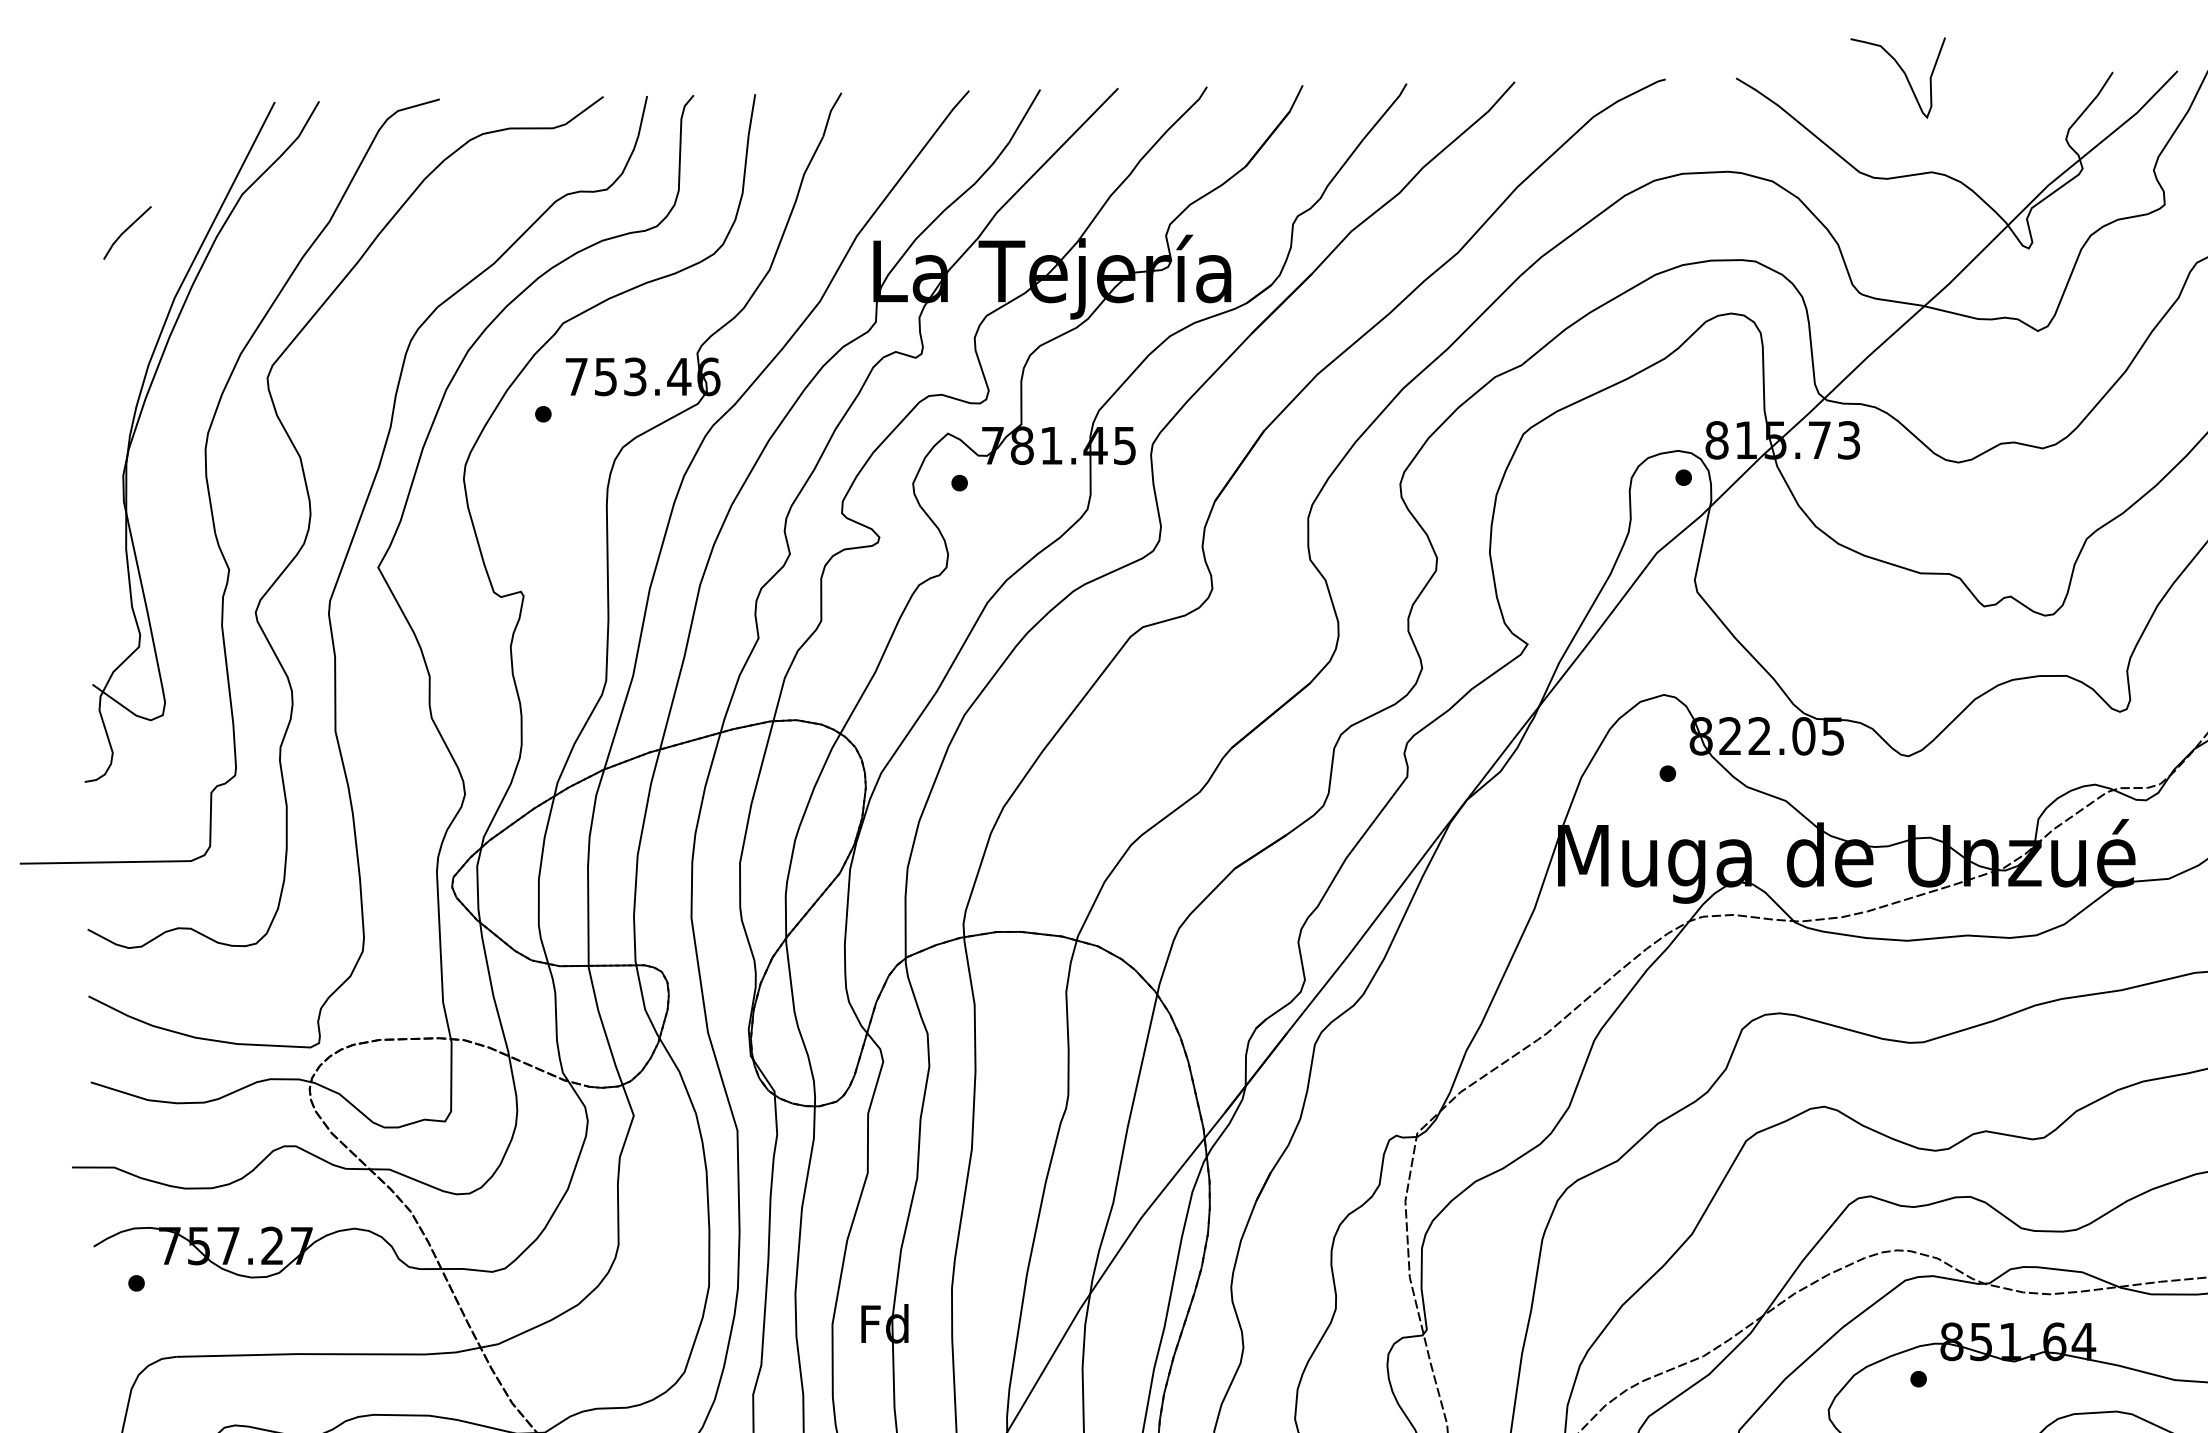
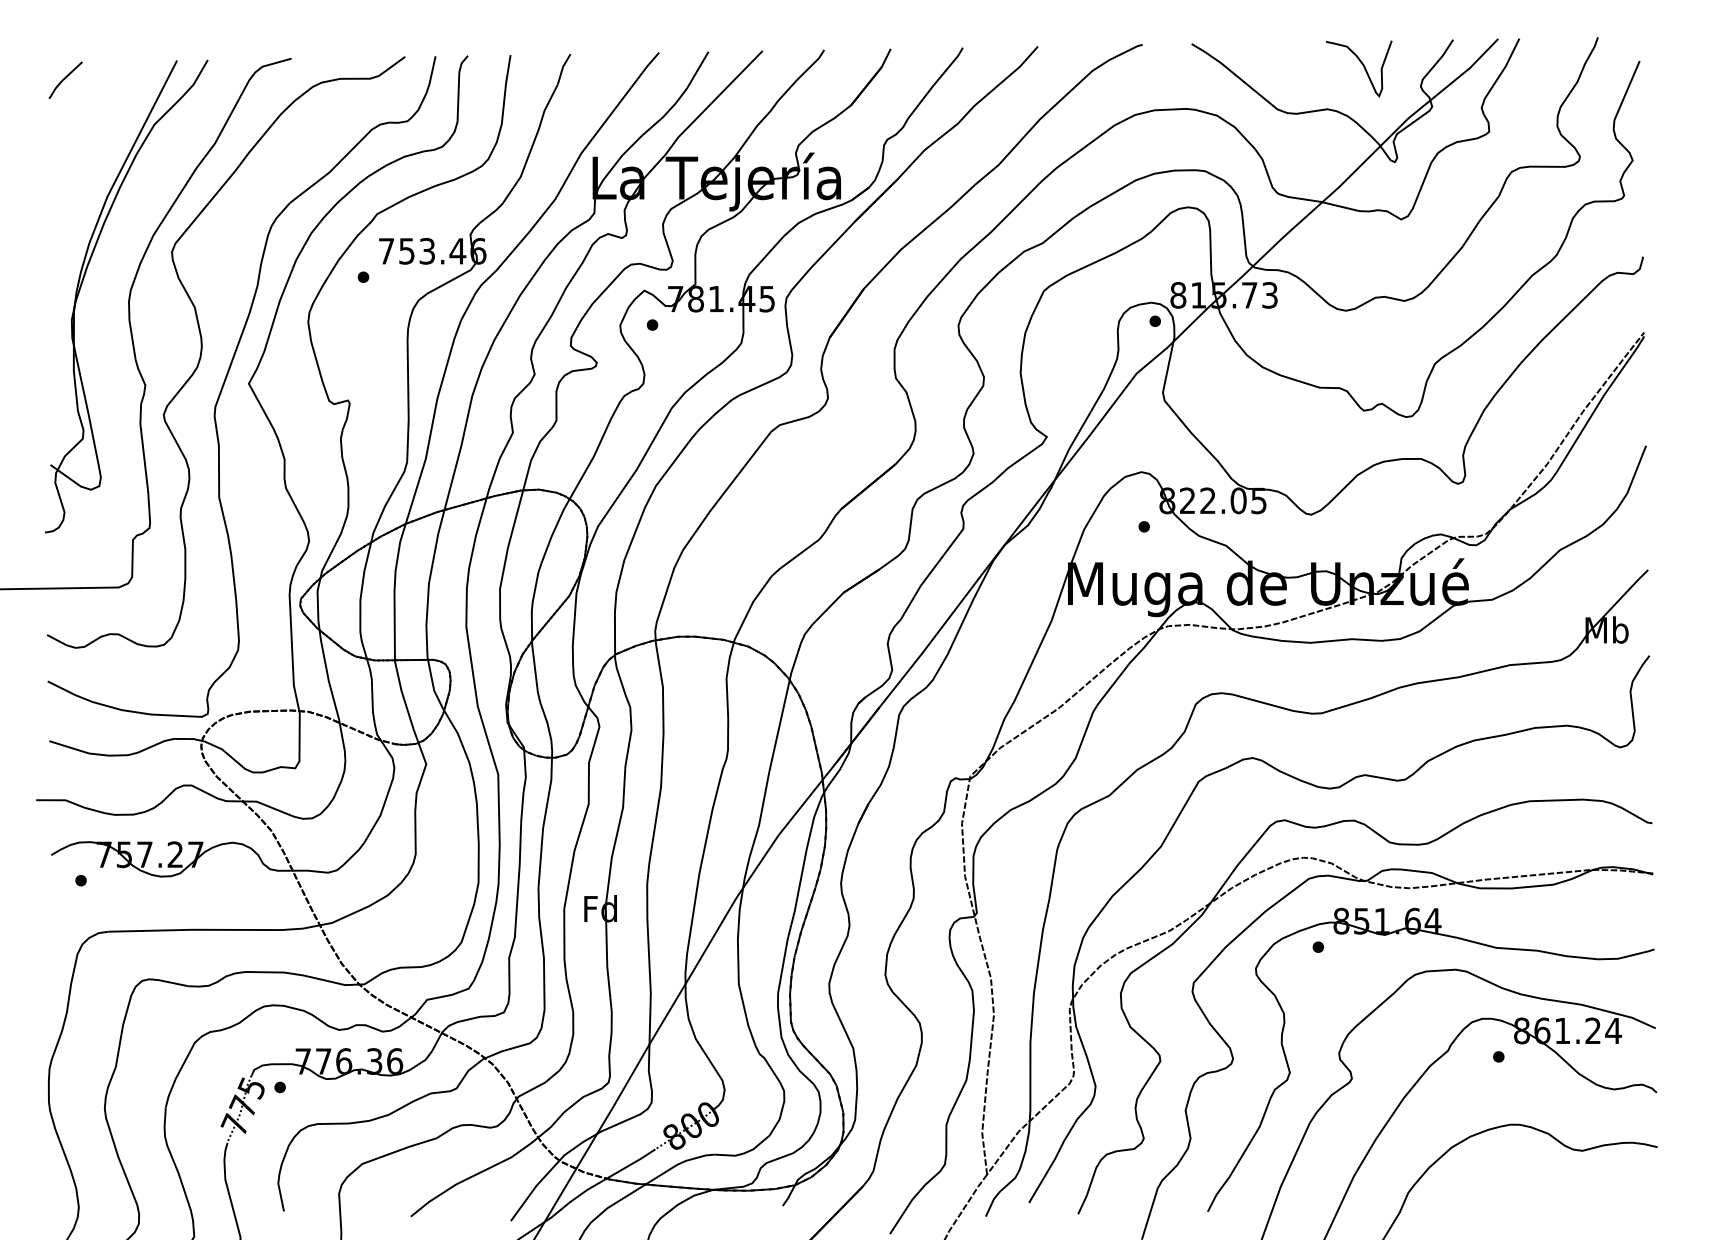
curve: (1904, 76) -> (1363, 67), moved
line: (127, 231) -> (65, 79), moved

